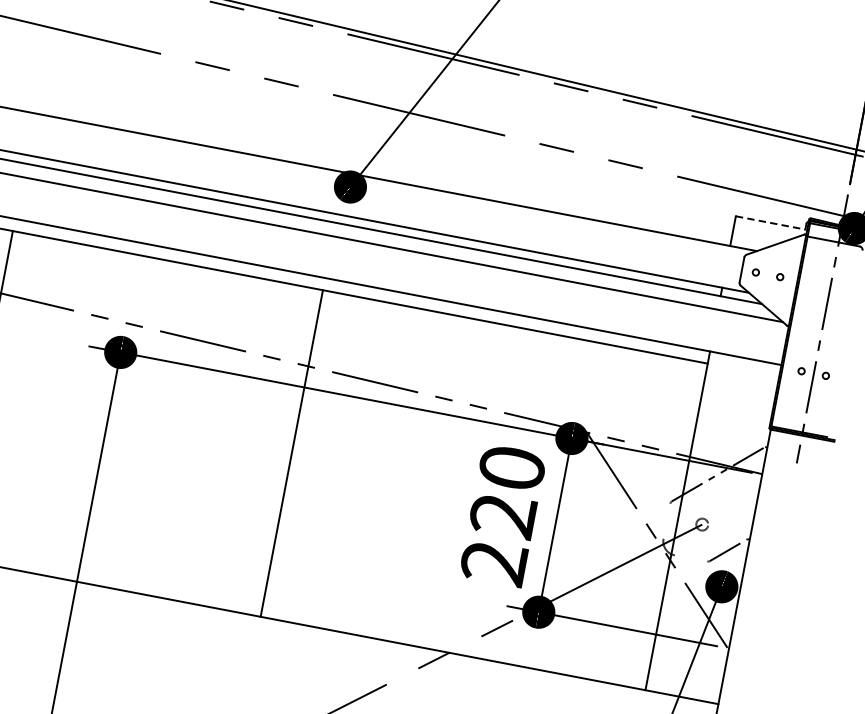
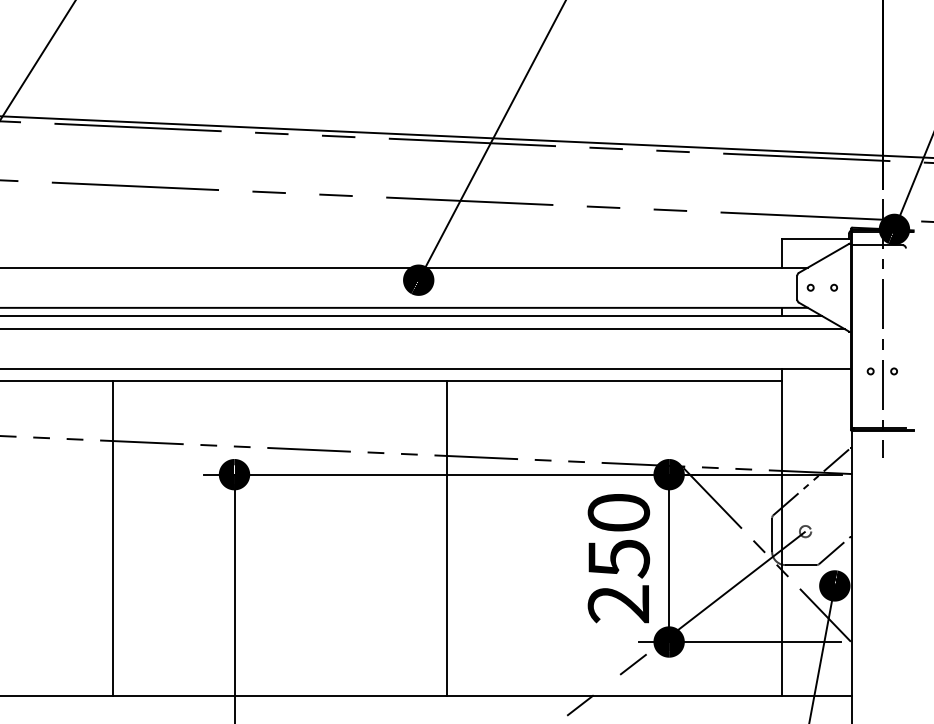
line: (771, 223) -> (816, 239), dashed -> solid
line: (292, 452) -> (447, 537), moved
text: (502, 515) -> (618, 558), 220 -> 250
line: (667, 521) -> (772, 534), added
line: (690, 558) -> (800, 565), added

